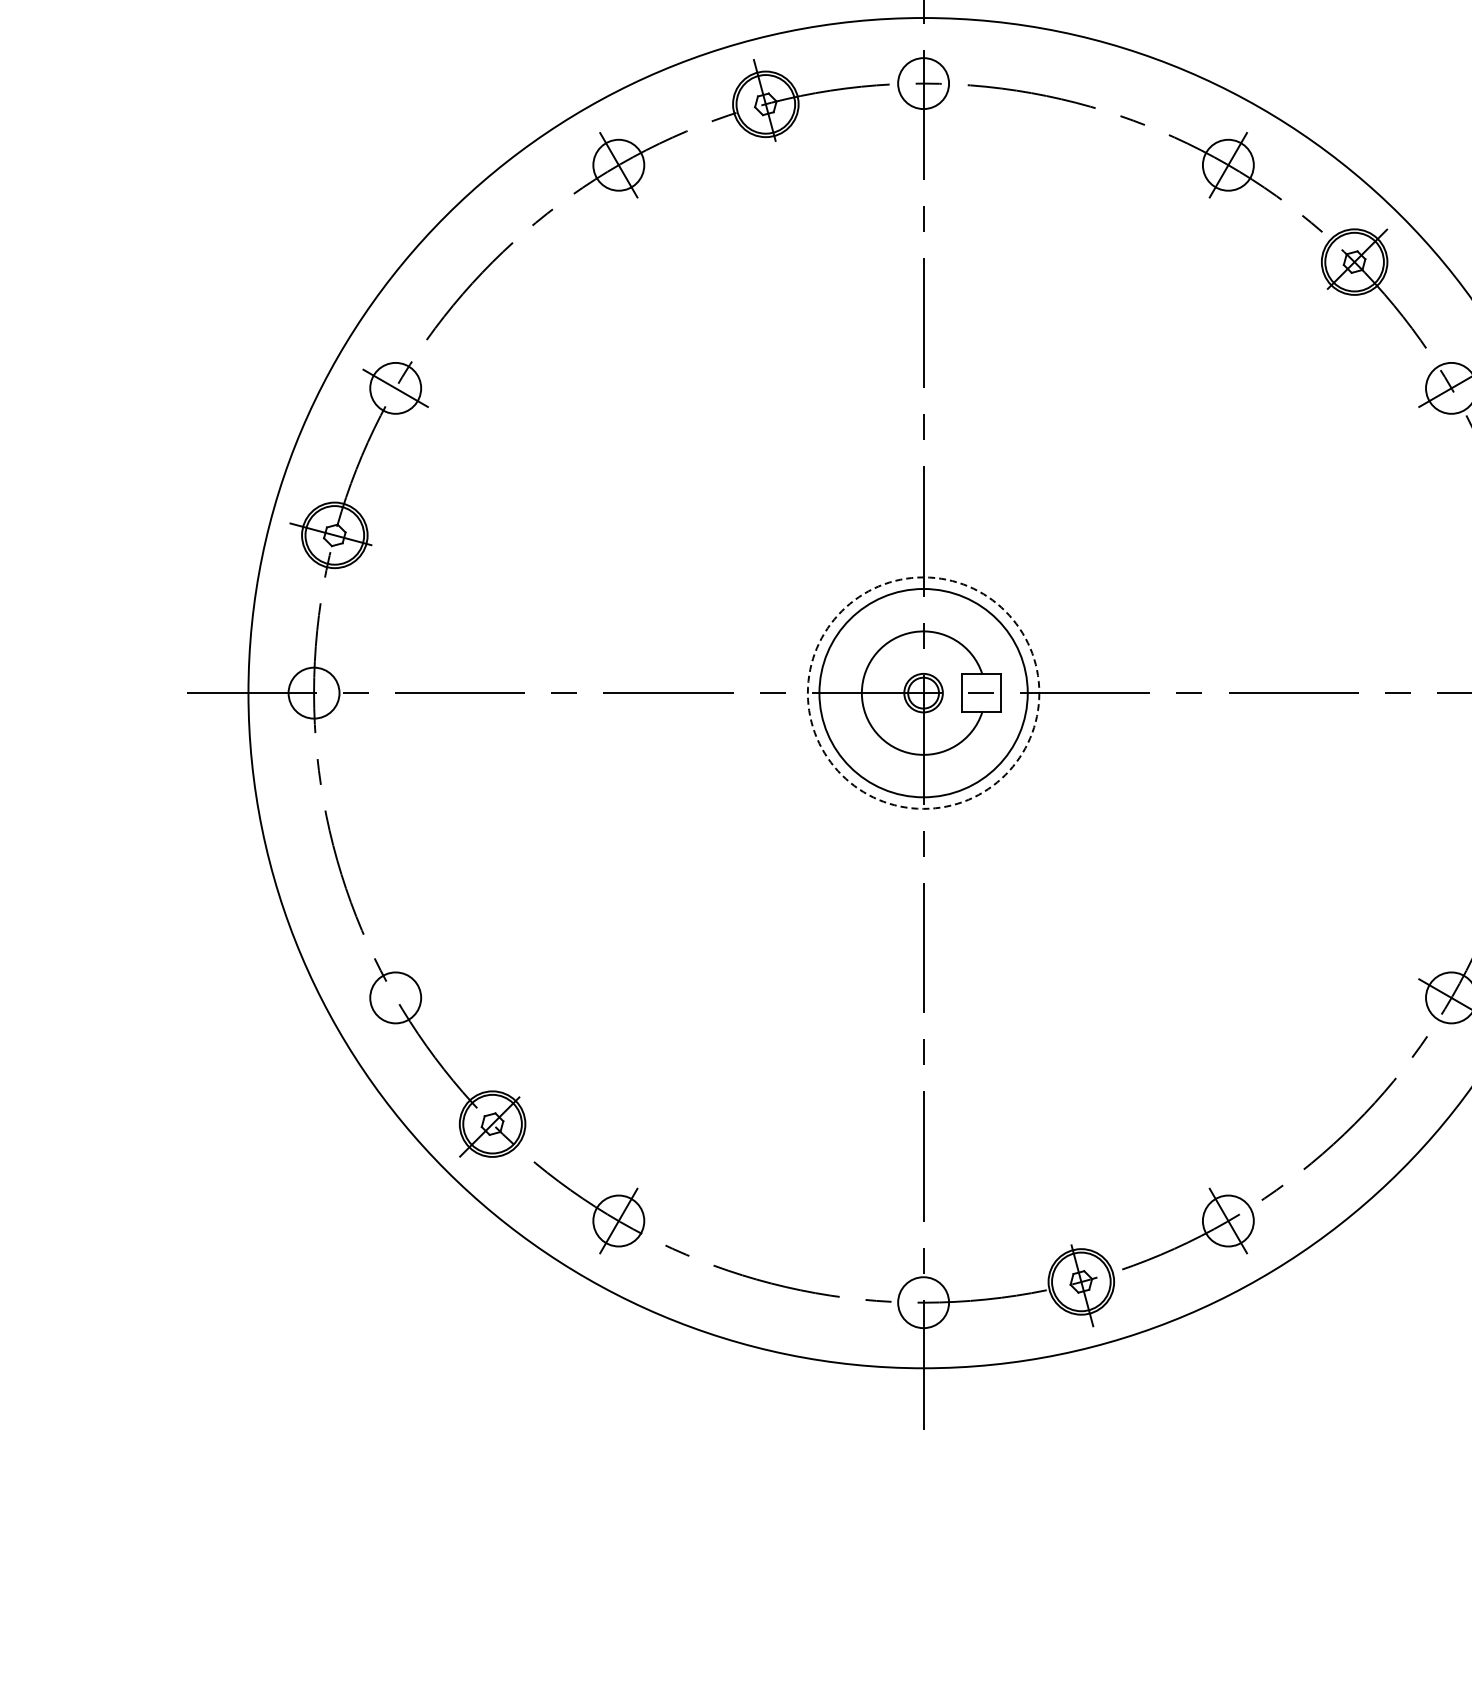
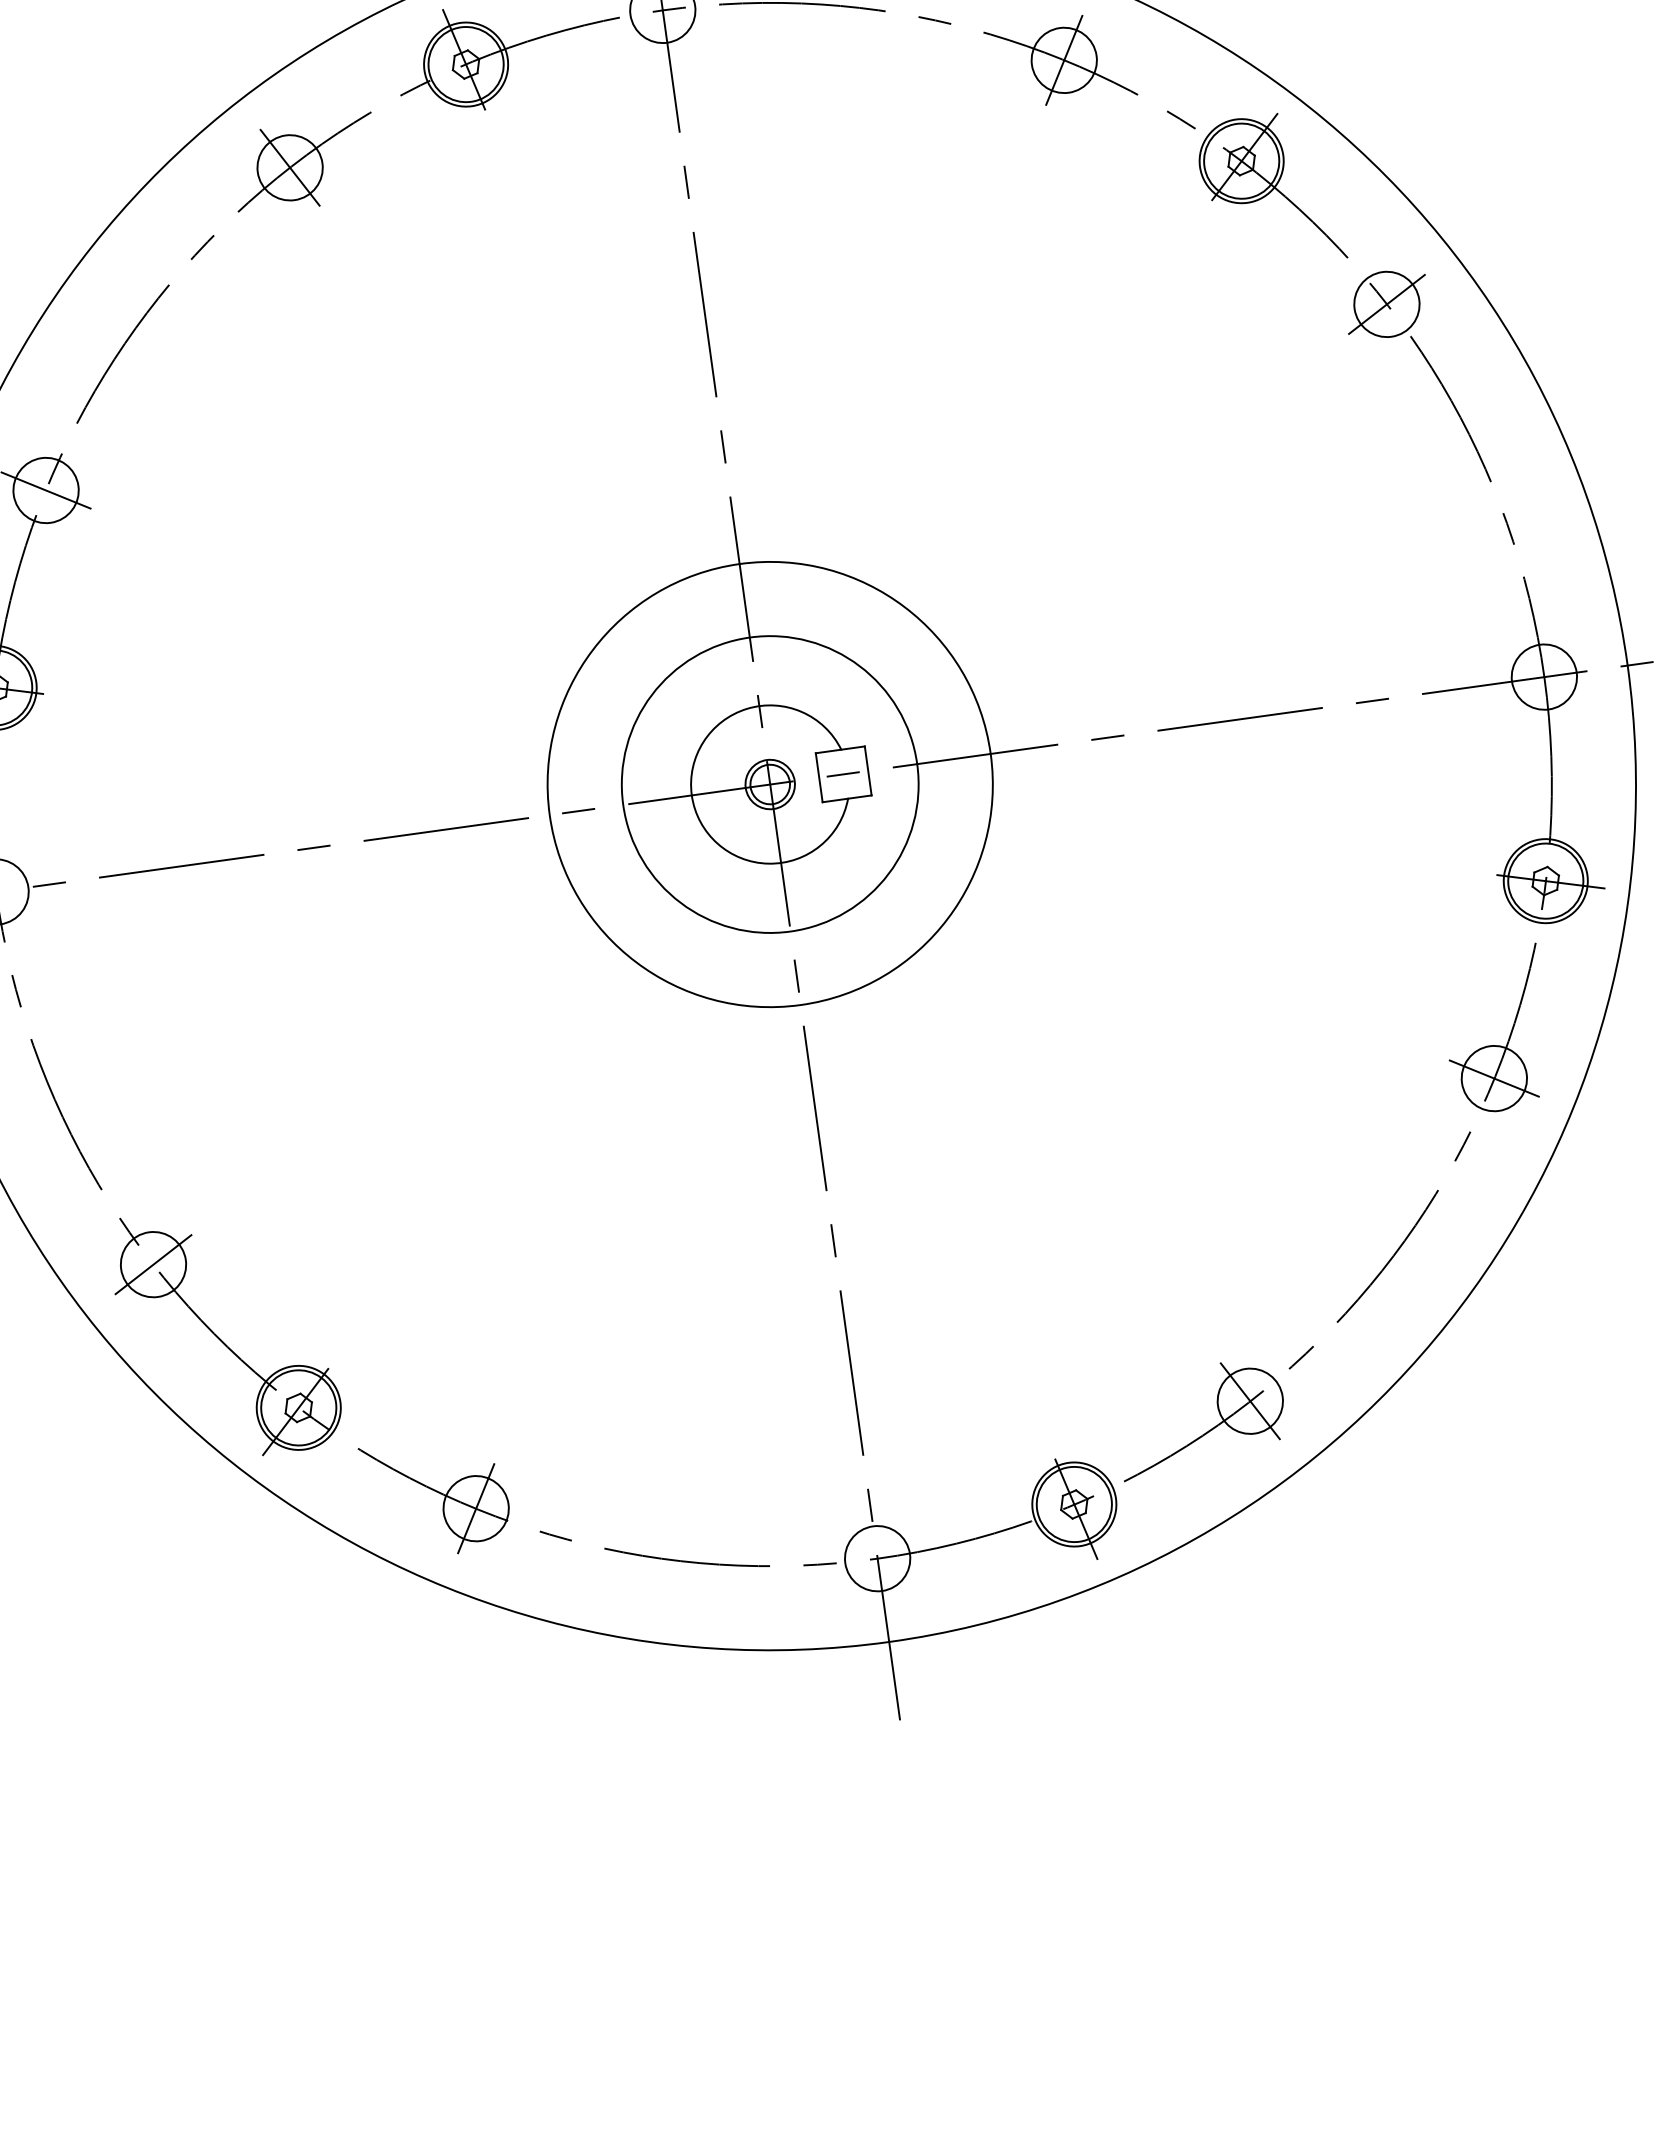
circle: (923, 692) -> (769, 783), dashed -> solid
circle: (923, 692) -> (769, 783), size x1.67
line: (395, 997) -> (153, 1264), added

